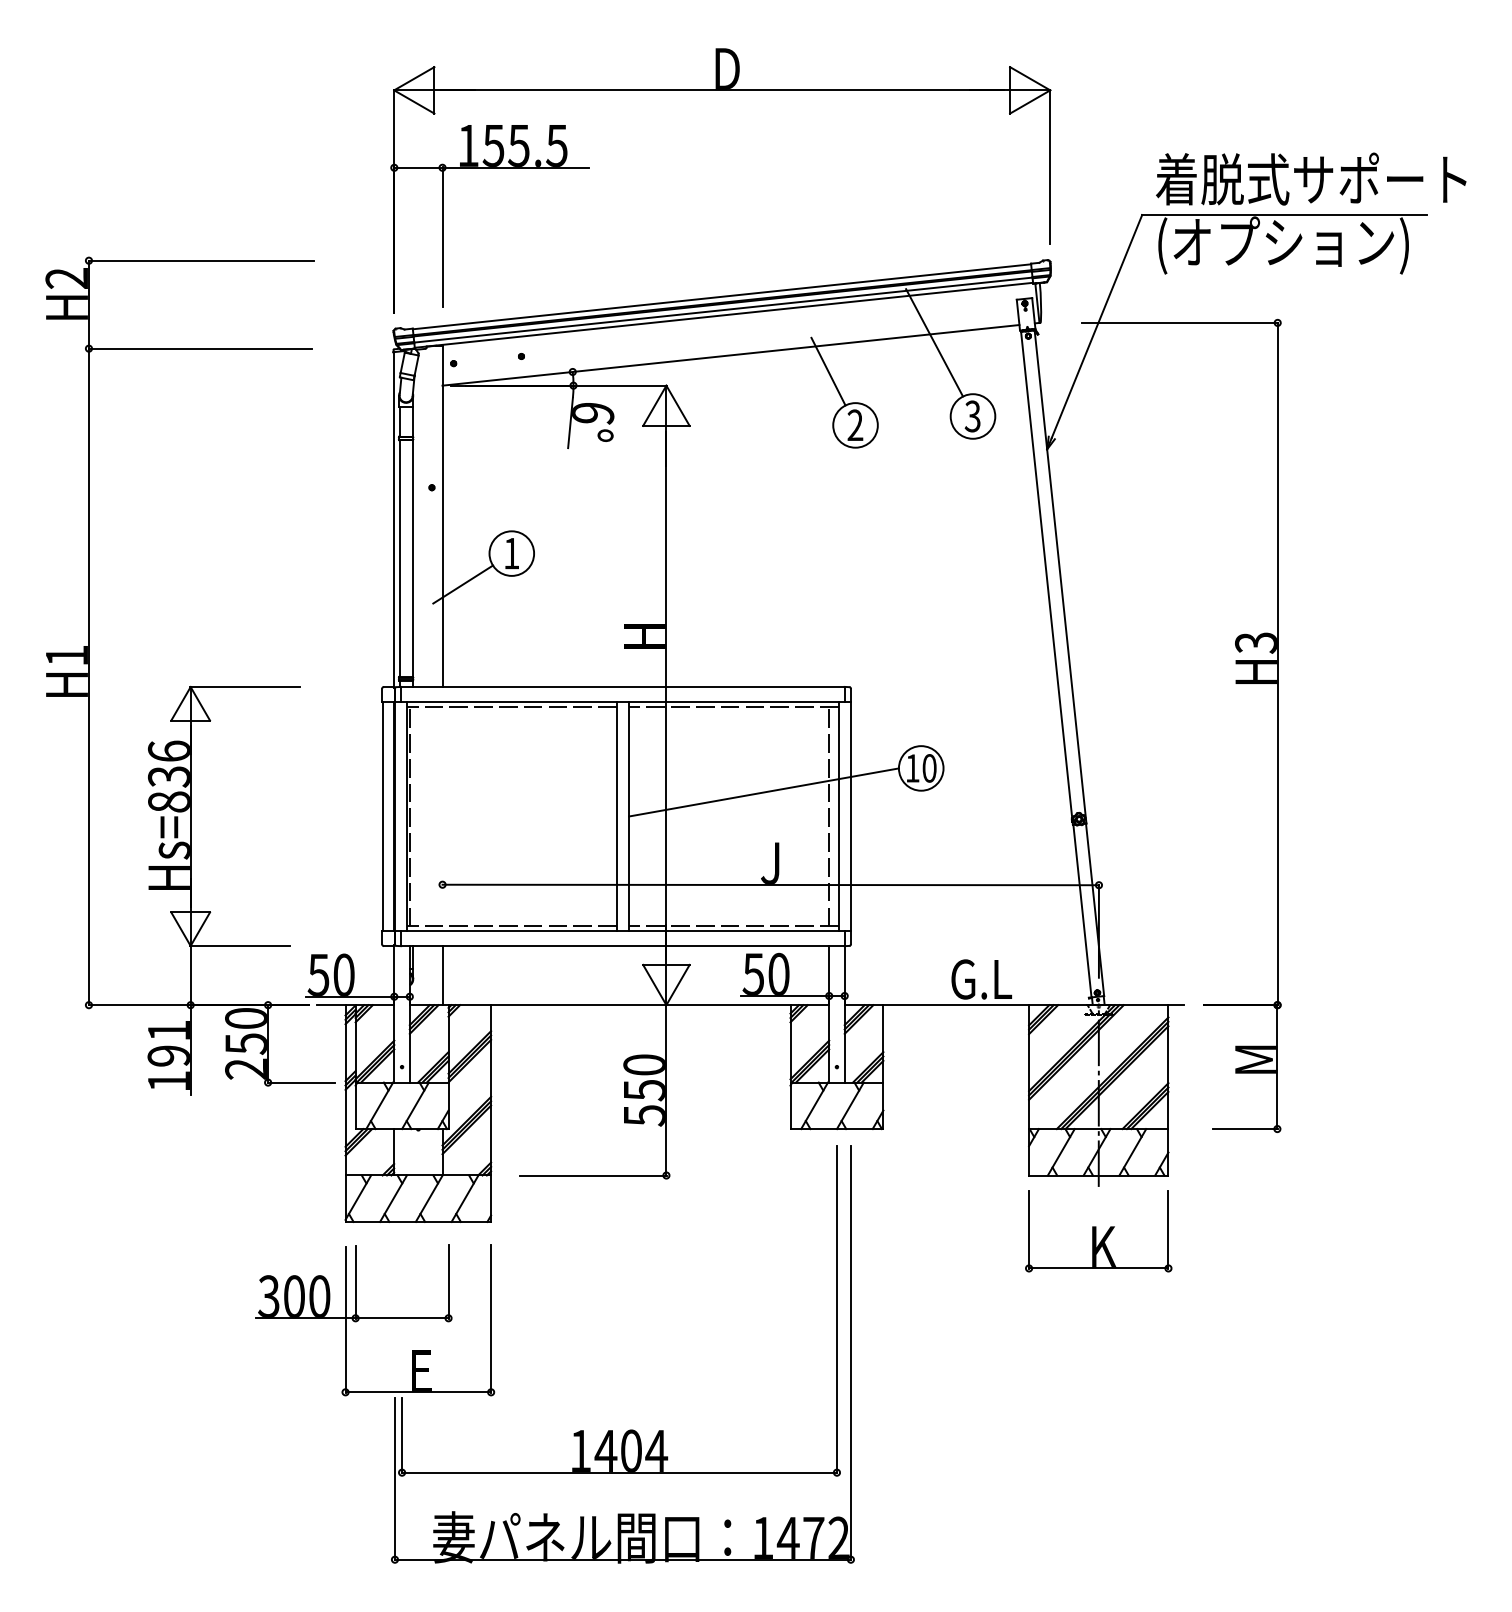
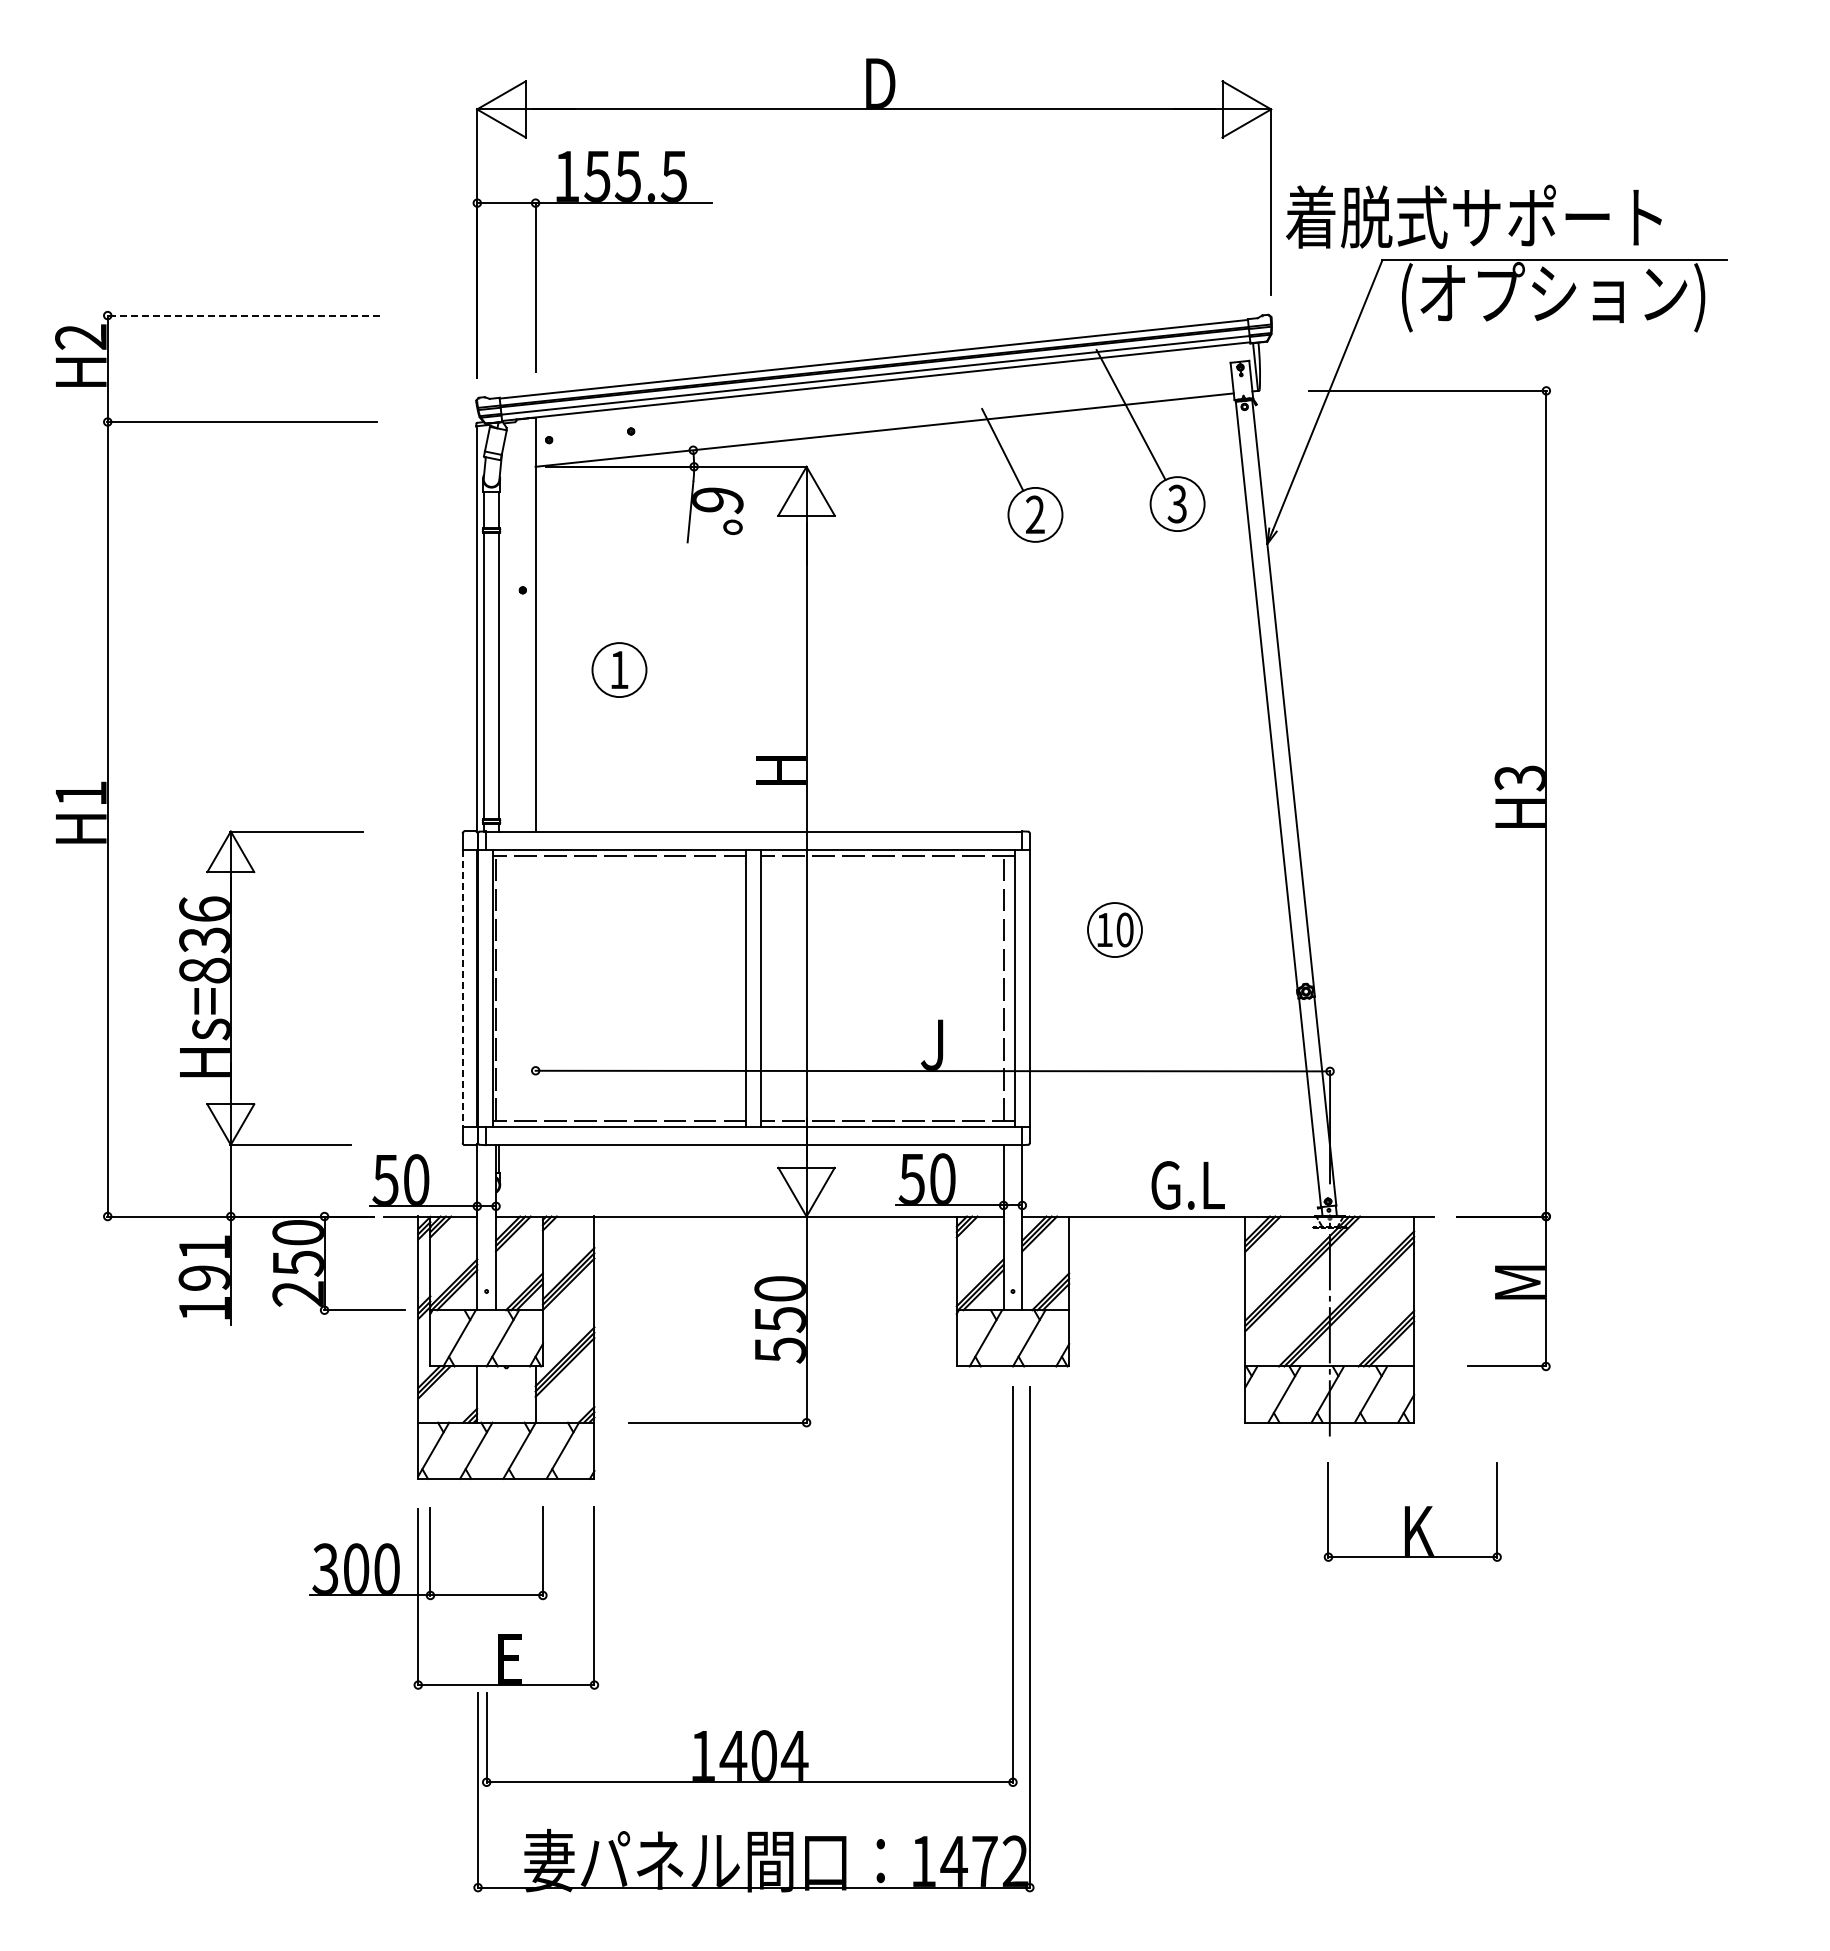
text: (1310, 178) -> (1473, 216), moved
line: (201, 260) -> (243, 315), solid -> dashed
line: (463, 584) -> (560, 707), removed
line: (763, 792) -> (924, 959), removed
line: (382, 816) -> (463, 988), solid -> dashed
line: (442, 975) -> (535, 1180), removed
part: (1098, 1230) -> (1412, 1511), moved

